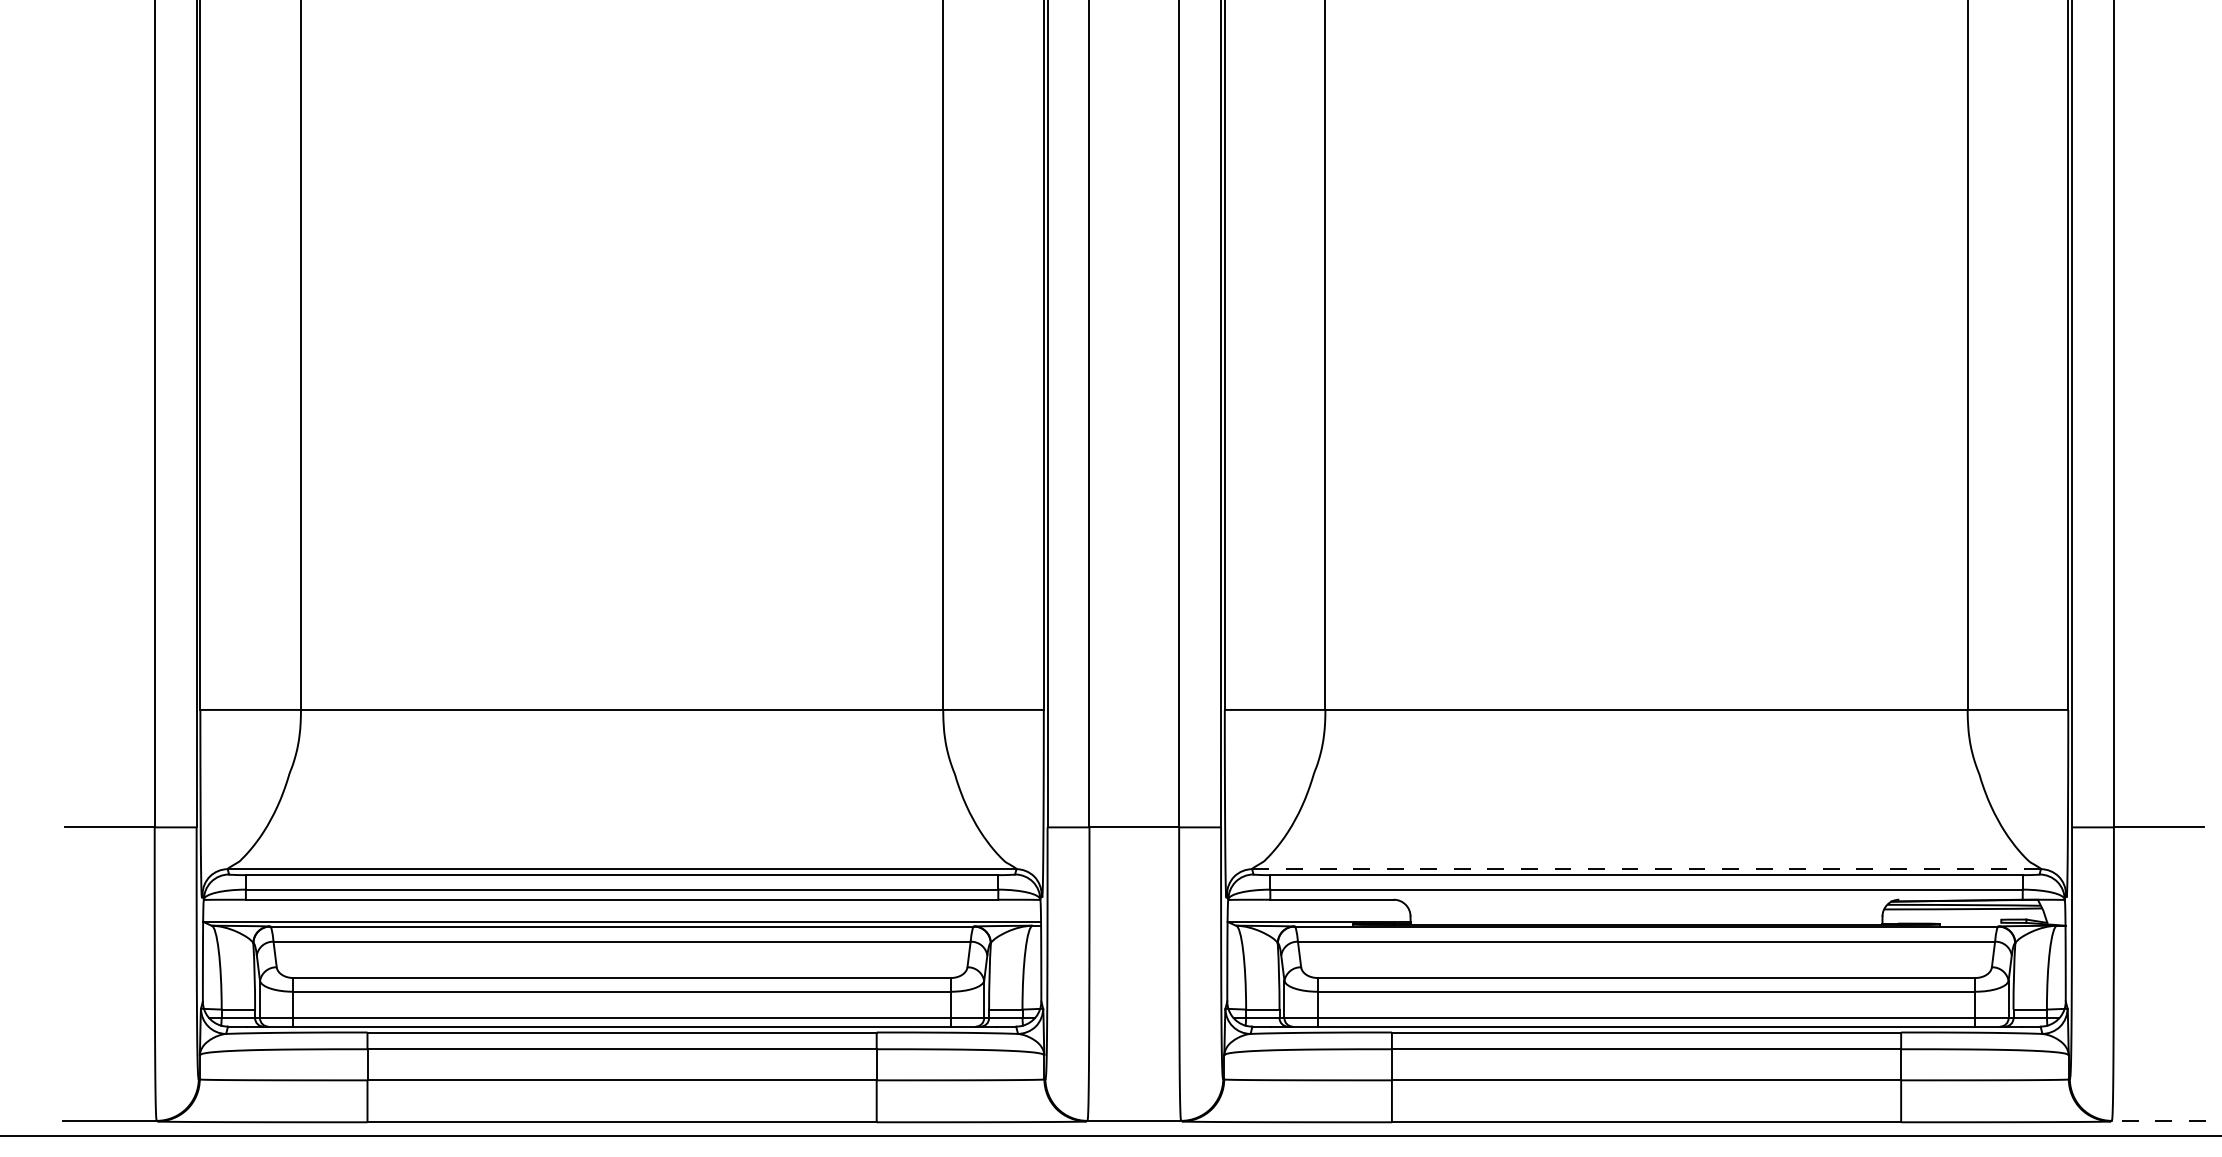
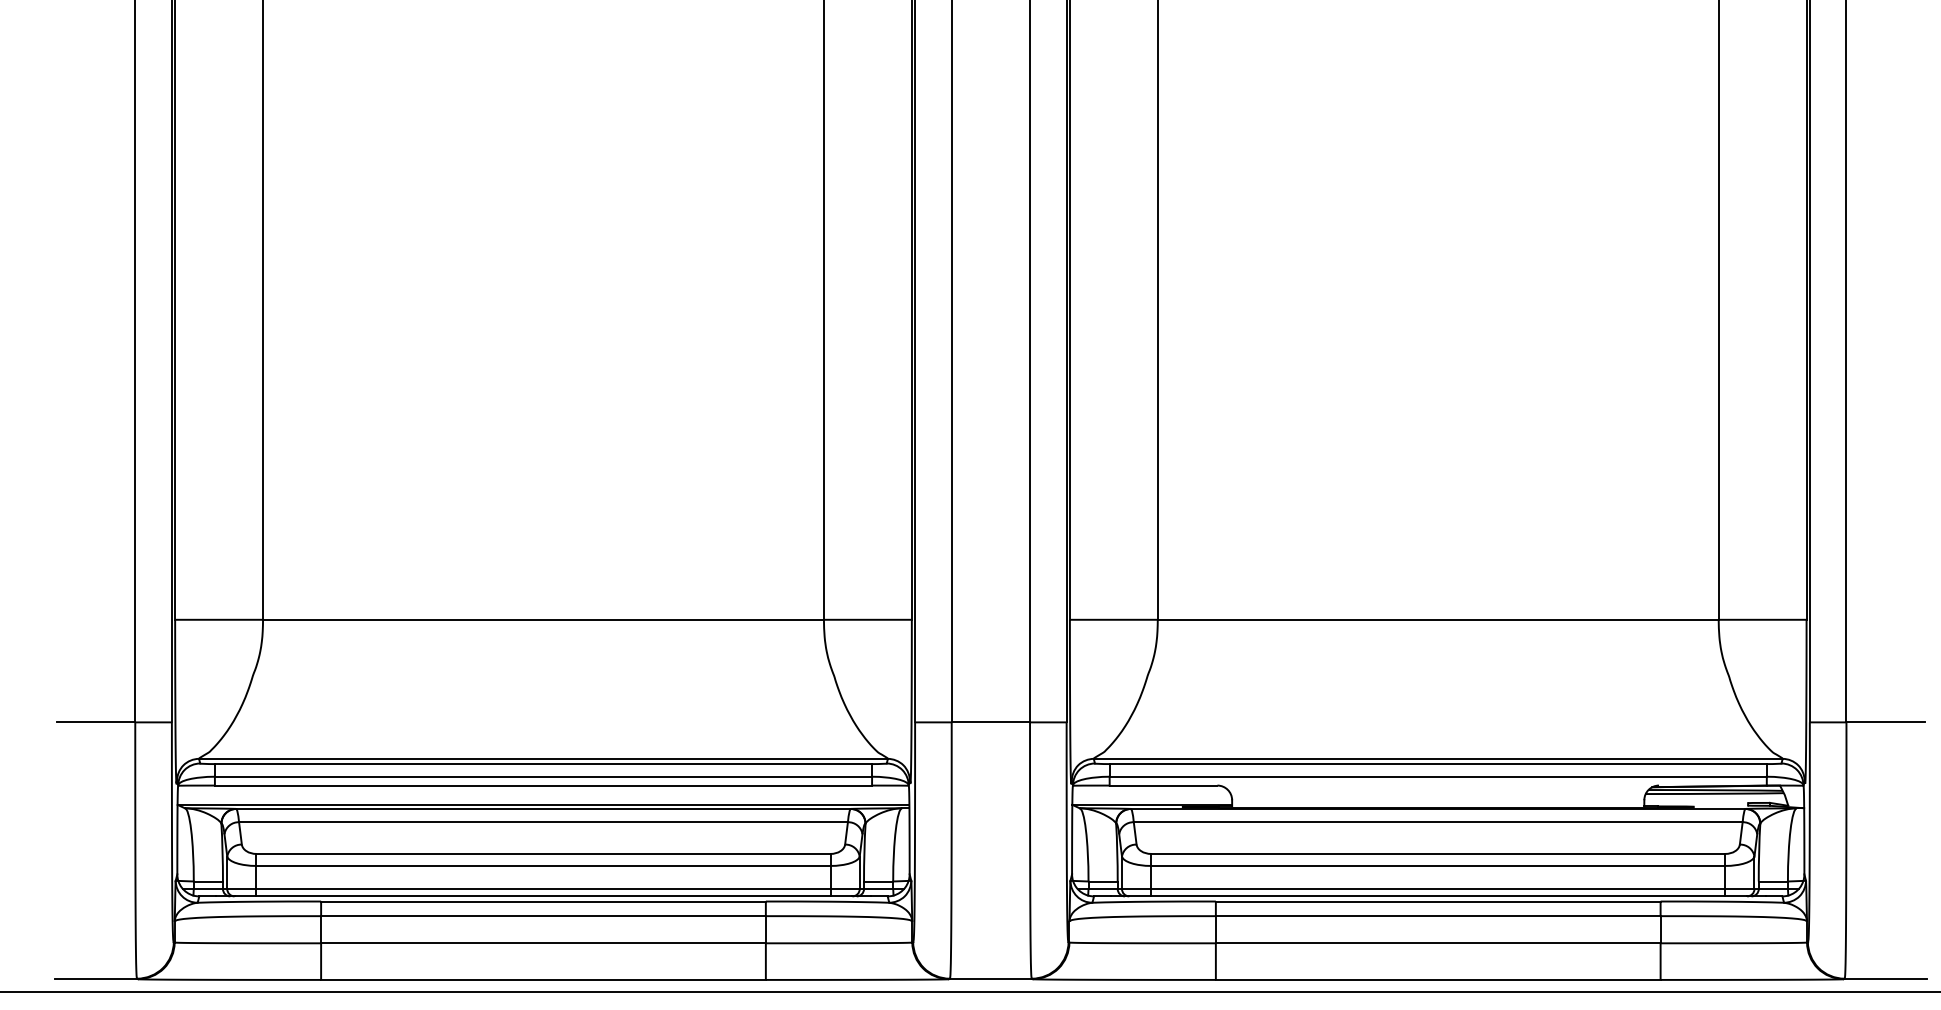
line: (1646, 869) -> (1438, 759), dashed -> solid
line: (2158, 1120) -> (1885, 978), dashed -> solid

